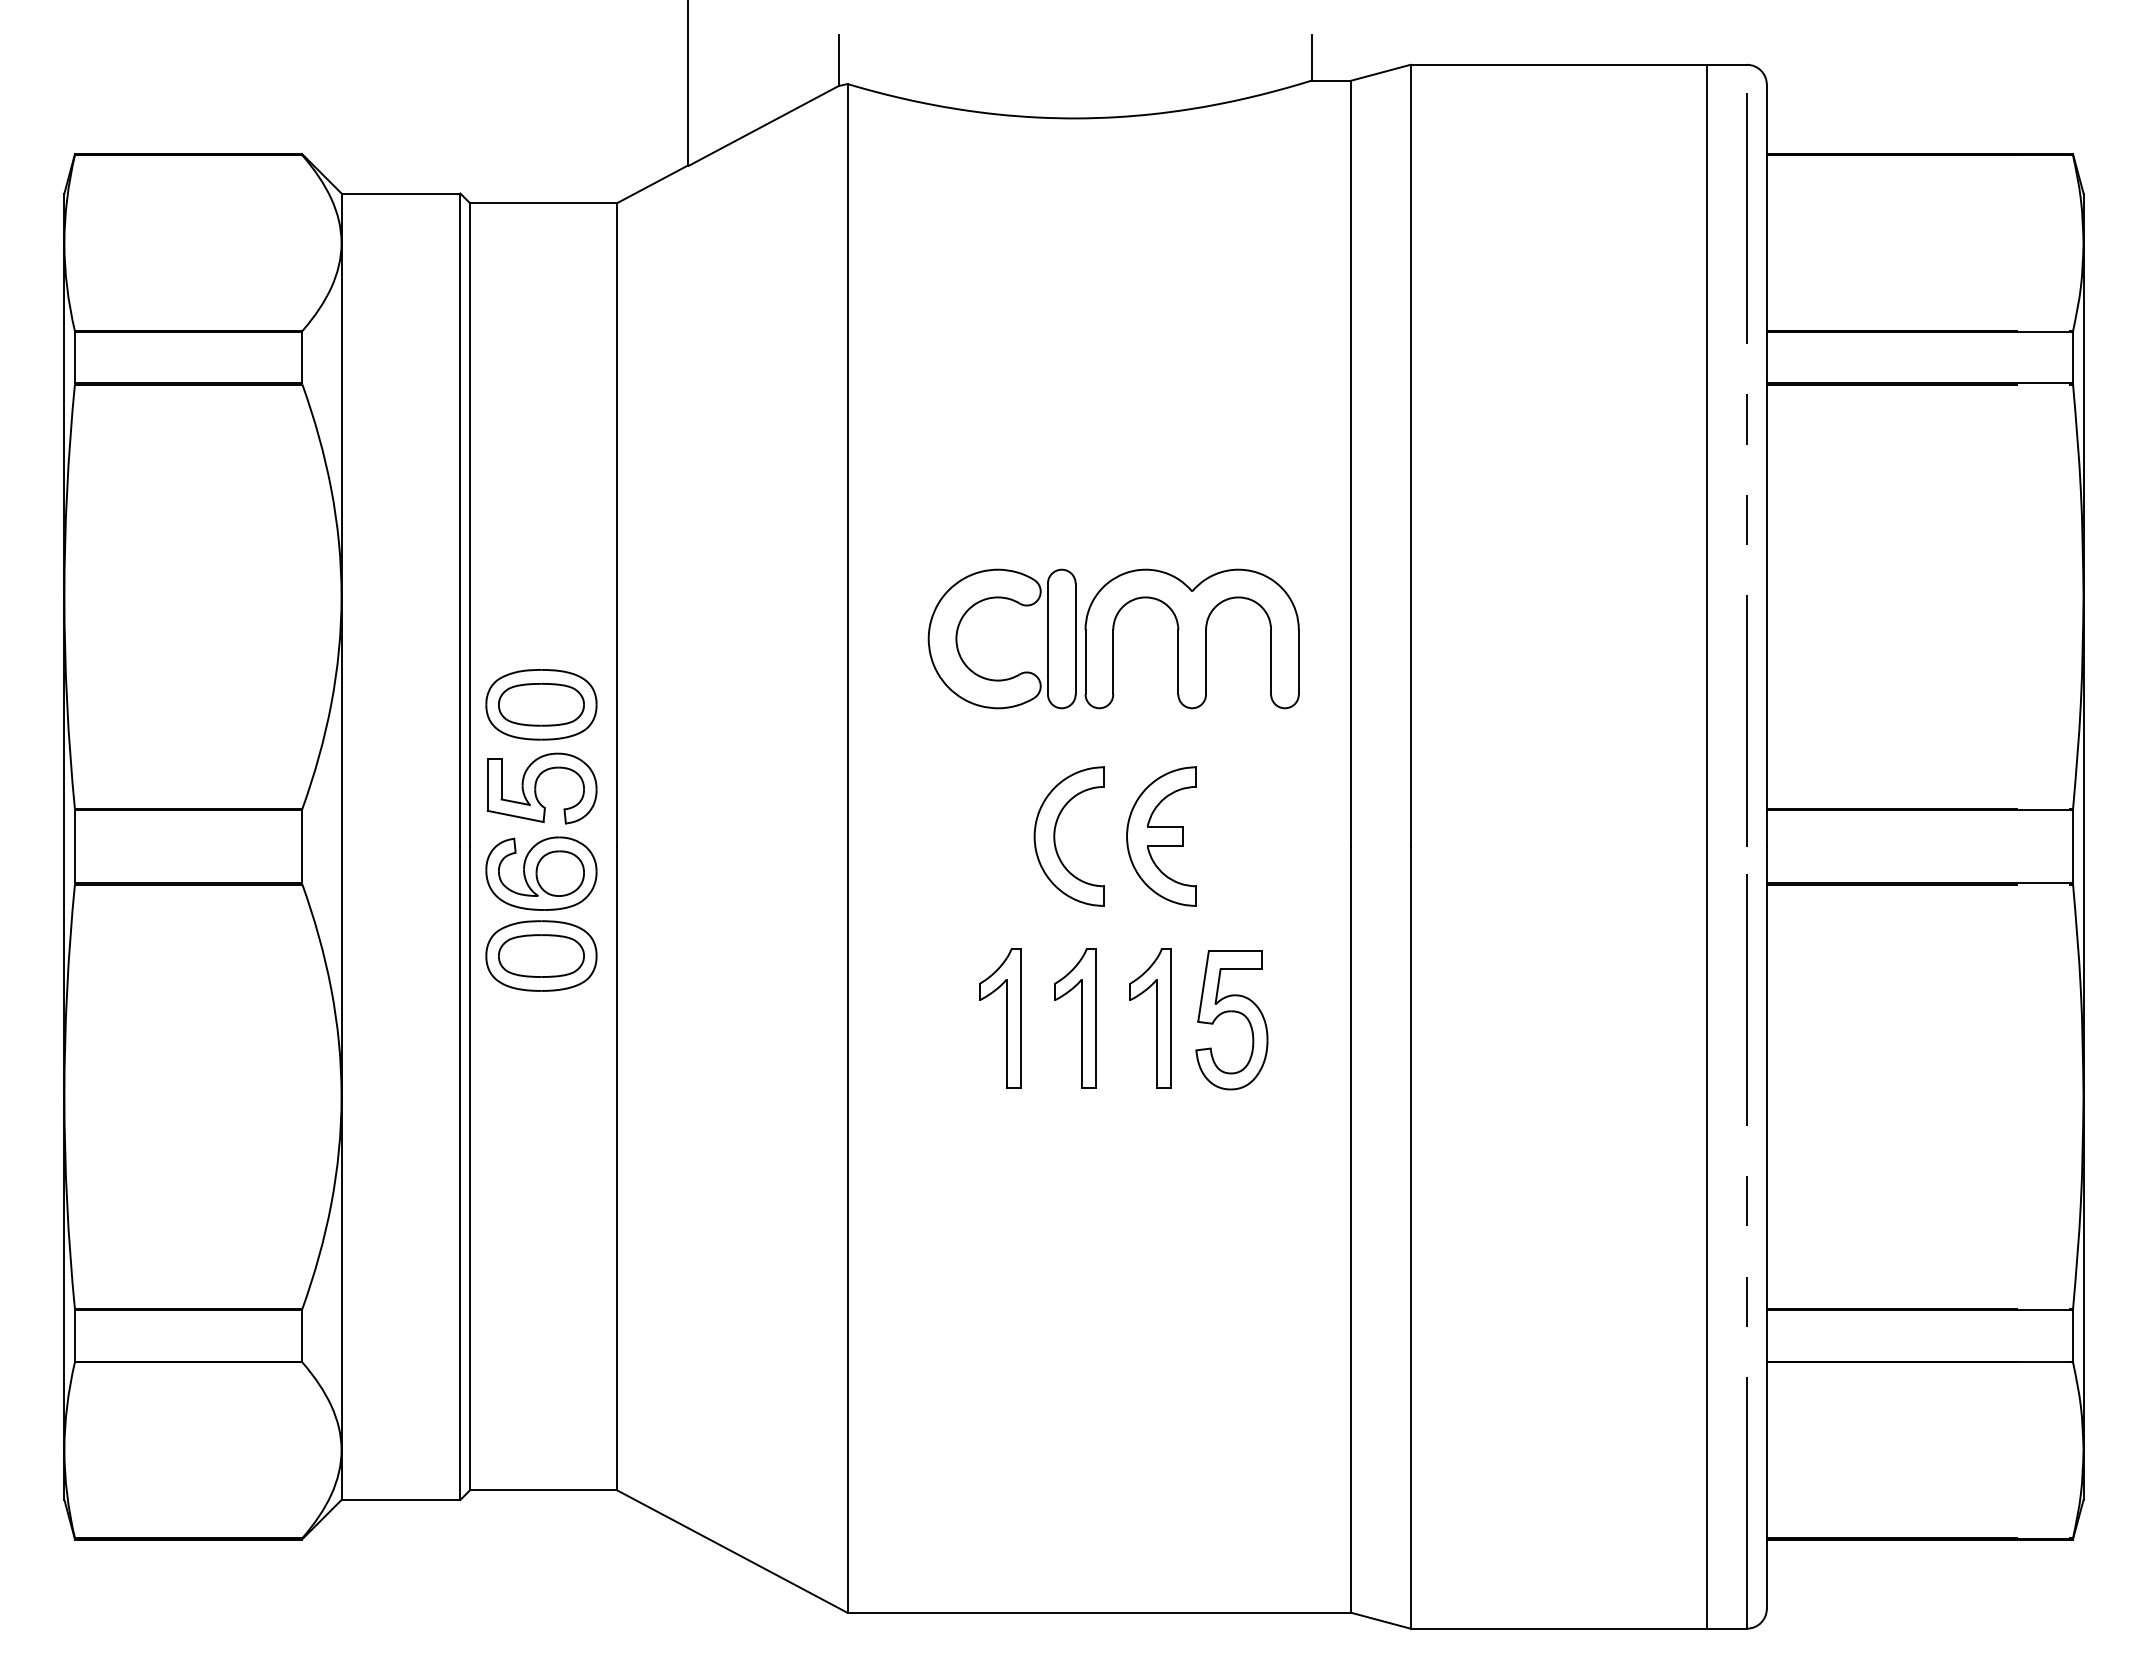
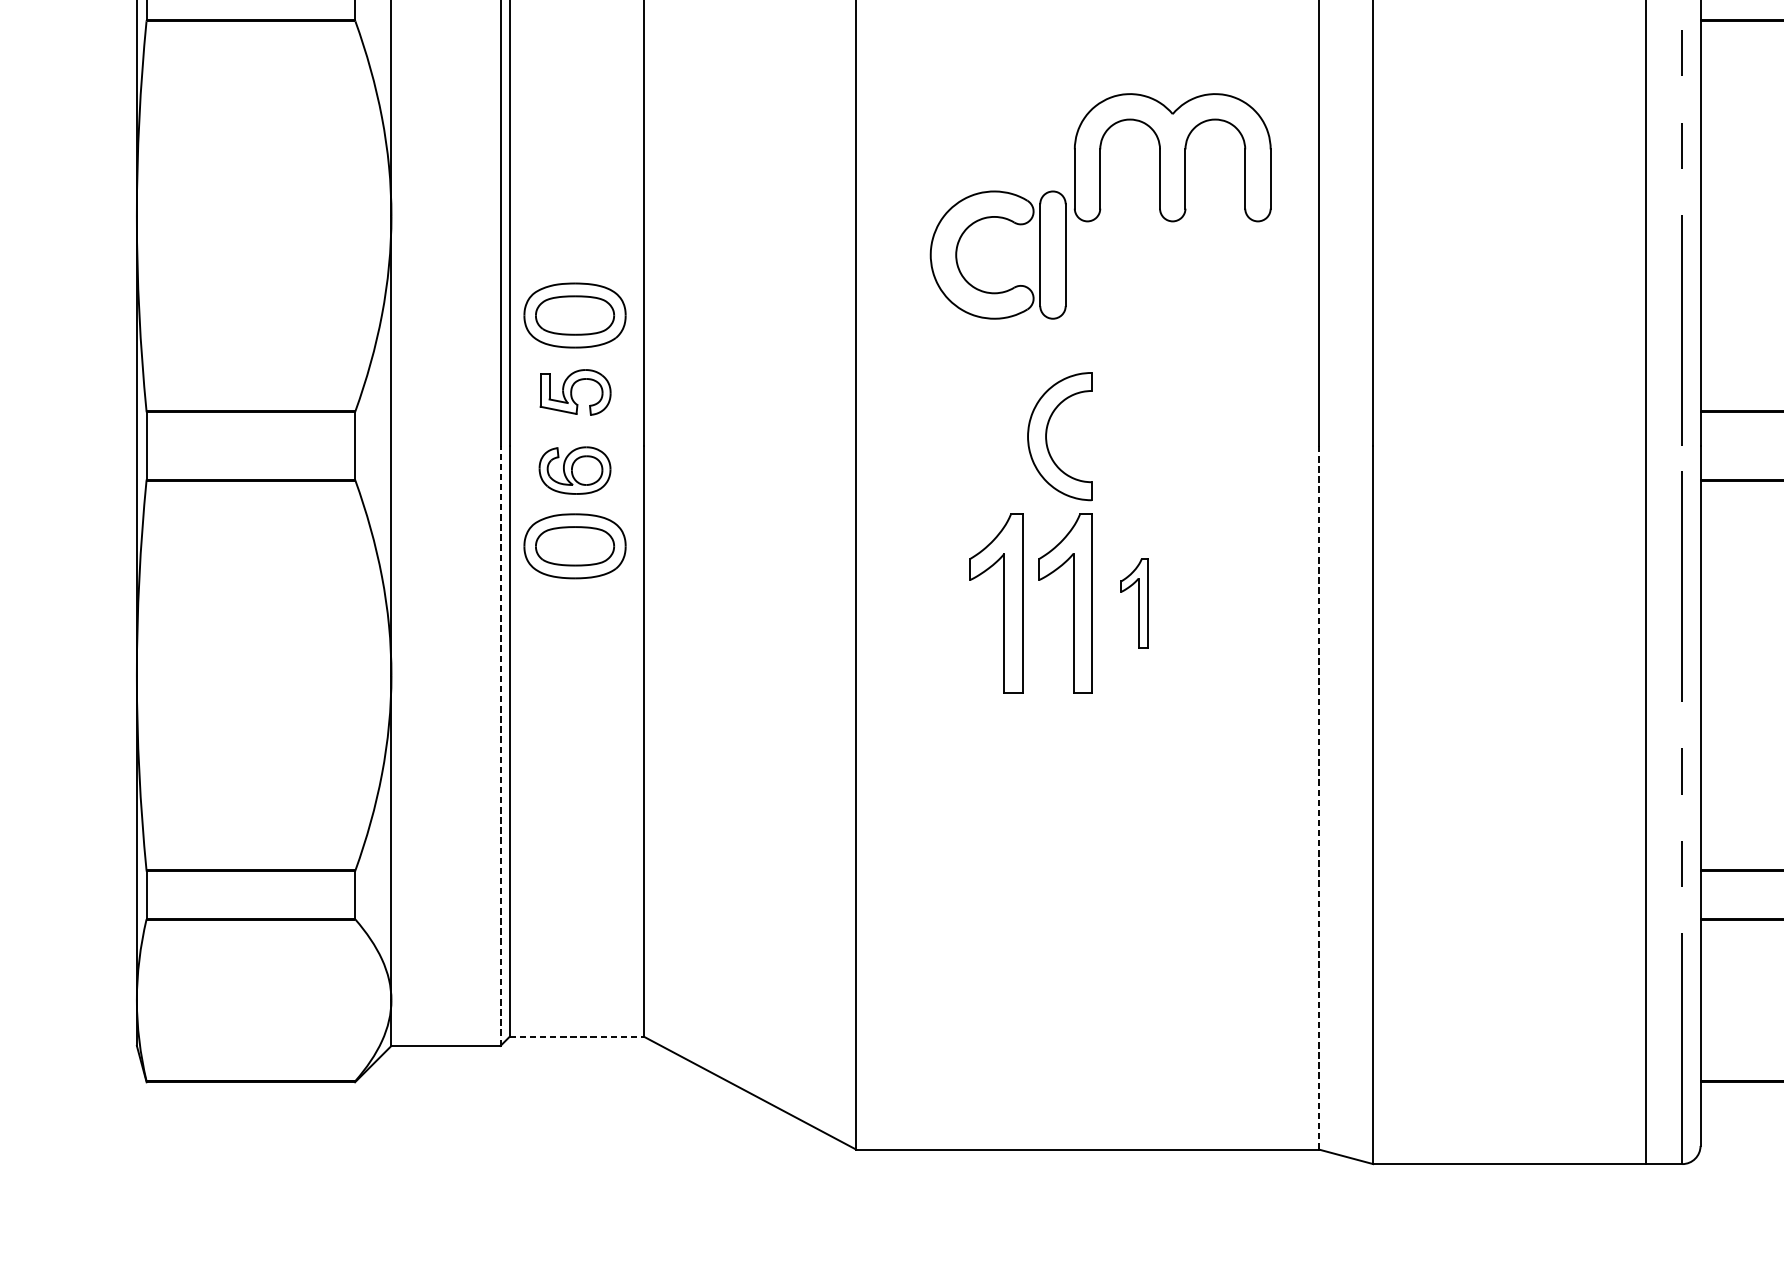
part: (1191, 638) -> (1172, 157), moved
part: (541, 788) -> (575, 392), size x0.7
part: (1161, 836) -> (1144, 436), removed
part: (541, 873) -> (575, 470), size x0.7
part: (1231, 1012) -> (1208, 598), removed
part: (1000, 1018) -> (996, 603), size x1.4
part: (1075, 1018) -> (1065, 603), size x1.4
part: (1150, 1018) -> (1134, 603), size x0.7
line: (460, 1173) -> (500, 746), solid -> dashed
line: (1351, 1229) -> (1319, 797), solid -> dashed
line: (543, 1490) -> (576, 1037), solid -> dashed

